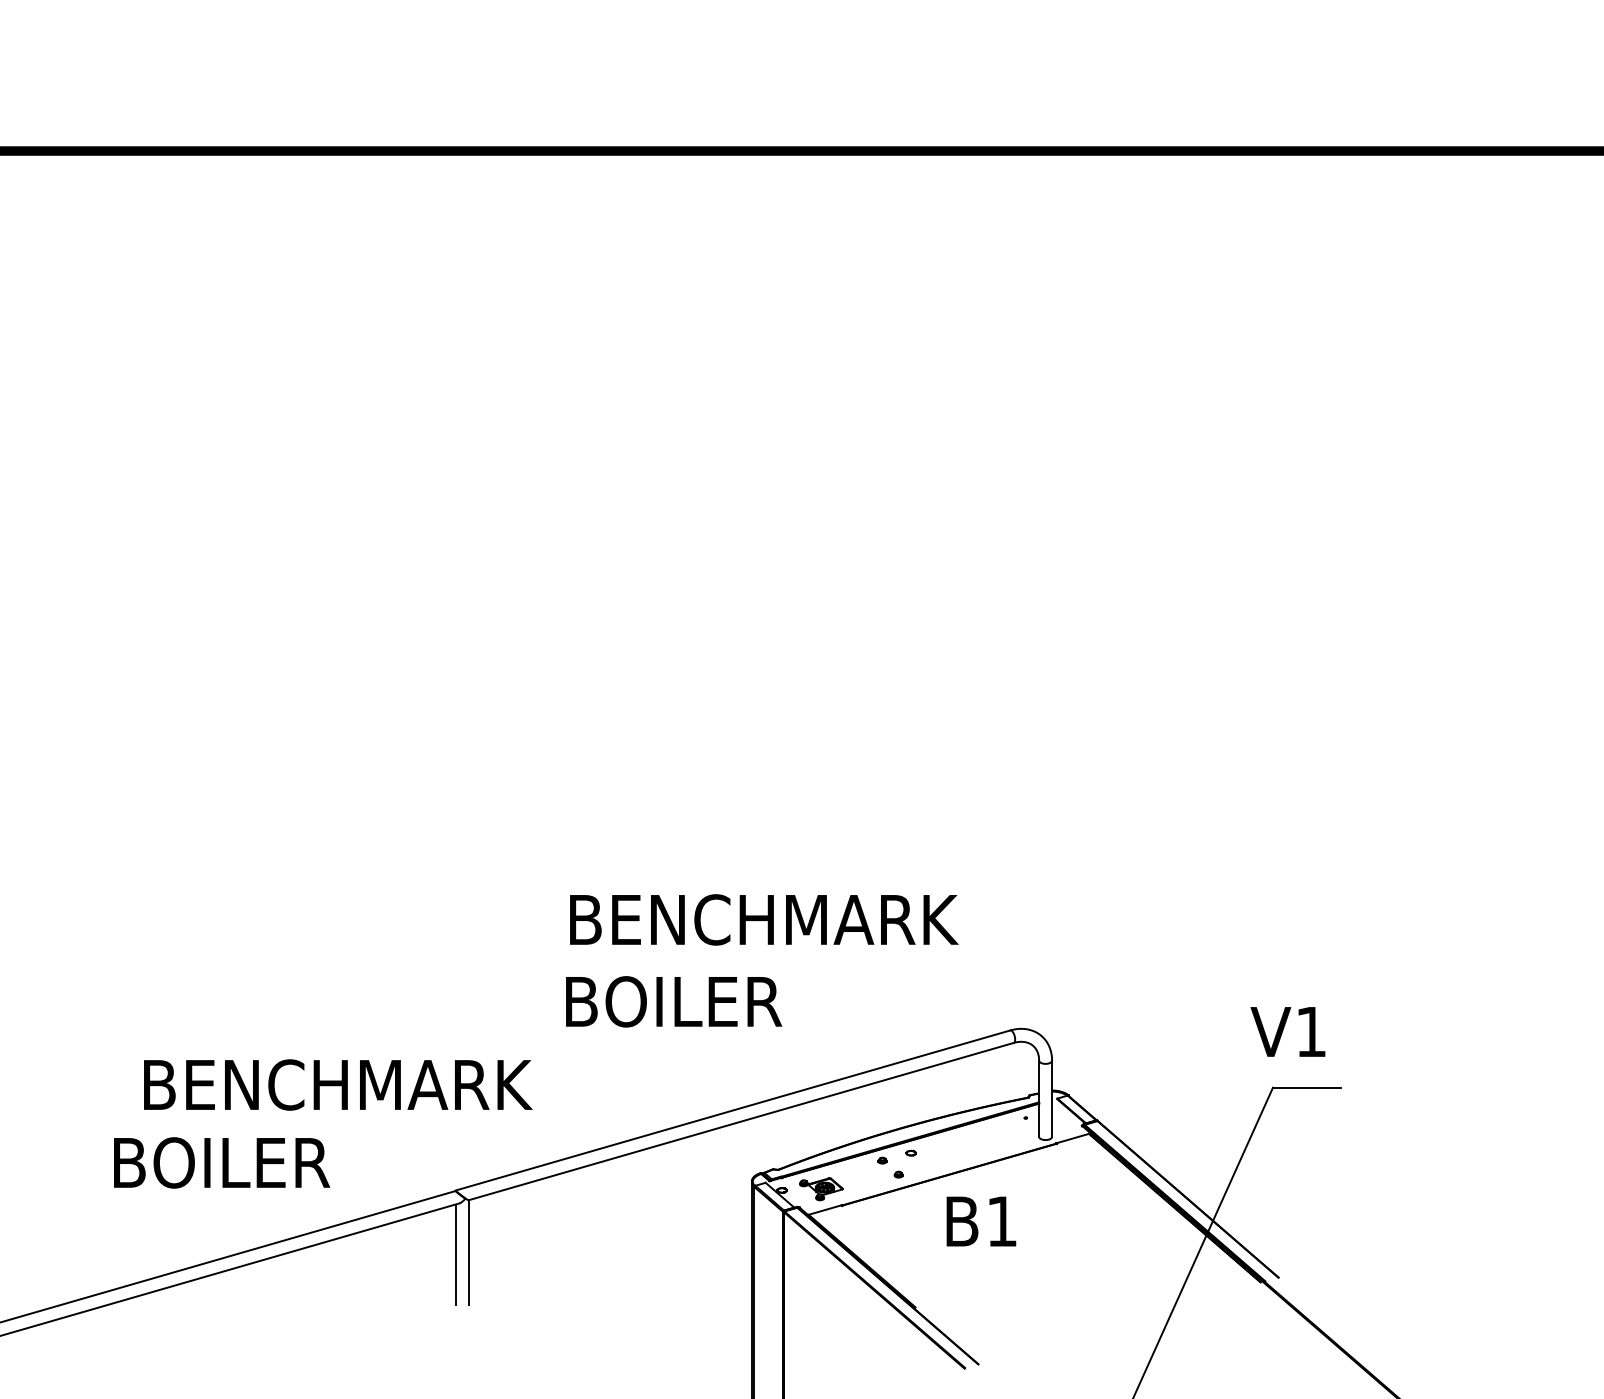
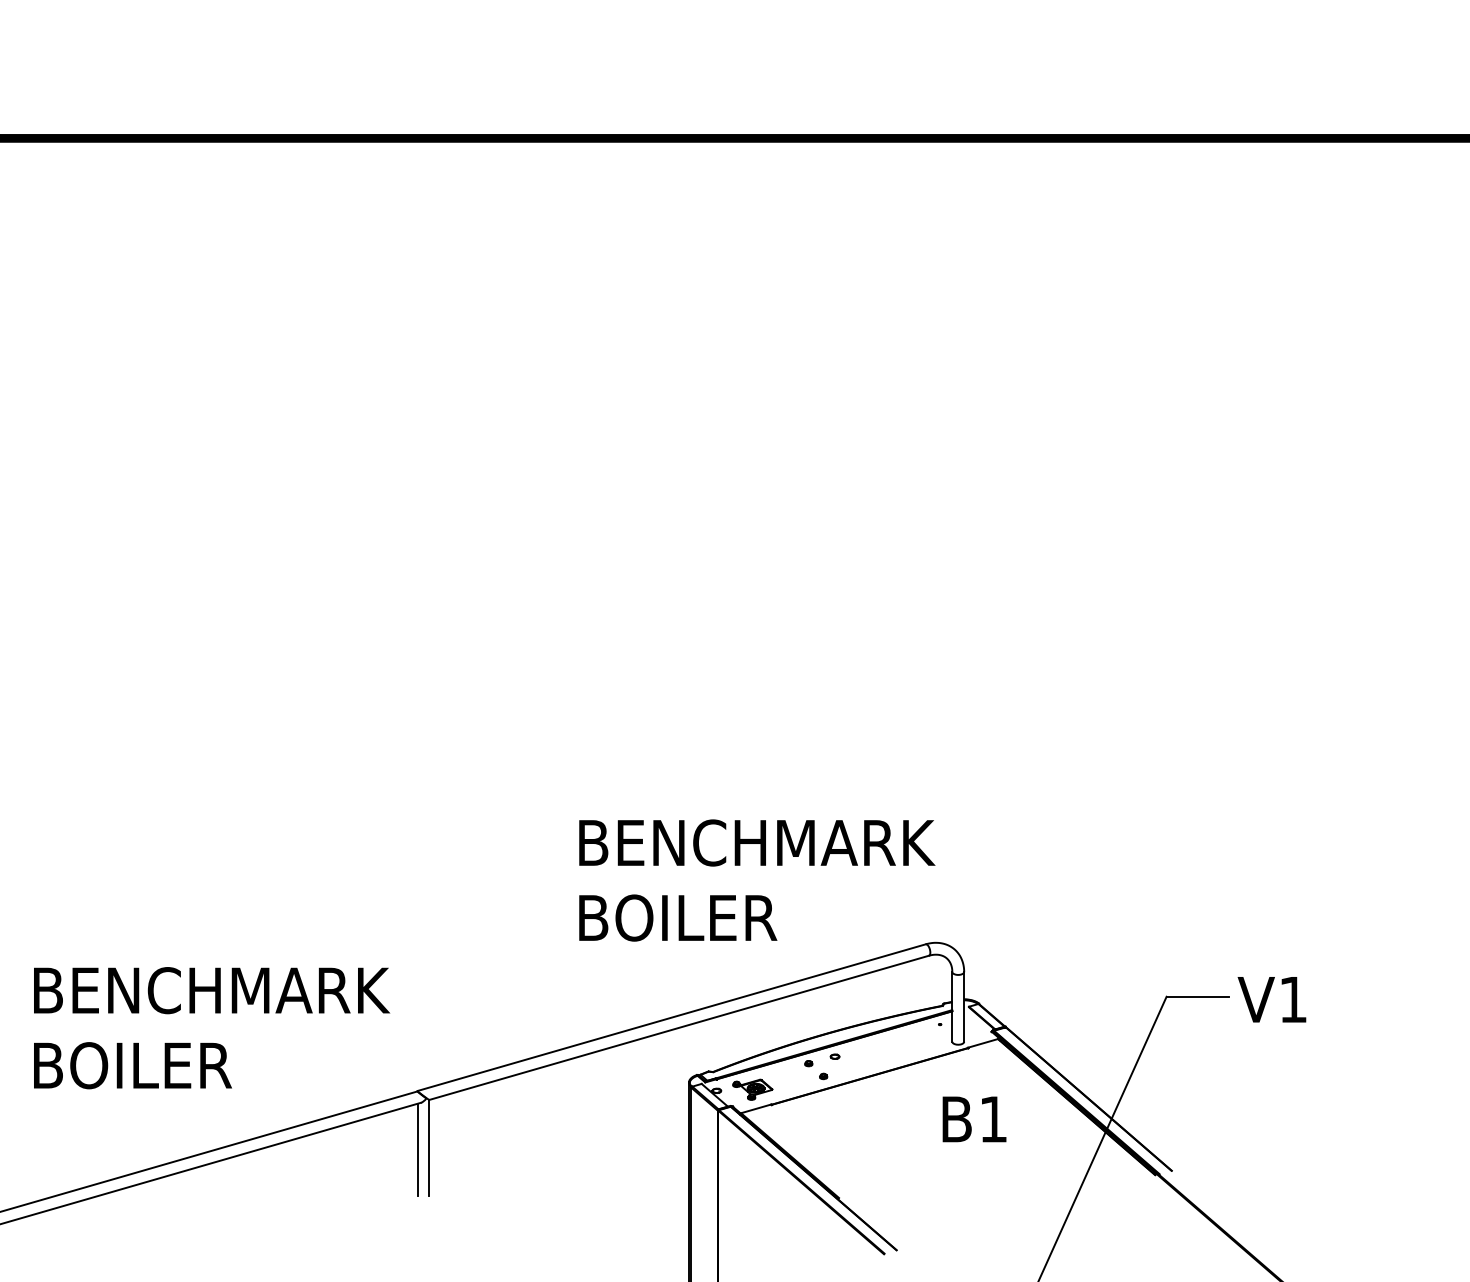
text: (764, 919) -> (757, 842), moved
text: (674, 1001) -> (678, 917), moved
text: (1287, 1031) -> (1271, 999), moved
text: (338, 1084) -> (212, 990), moved
text: (222, 1162) -> (133, 1065), moved
text: (981, 1221) -> (974, 1119), moved

